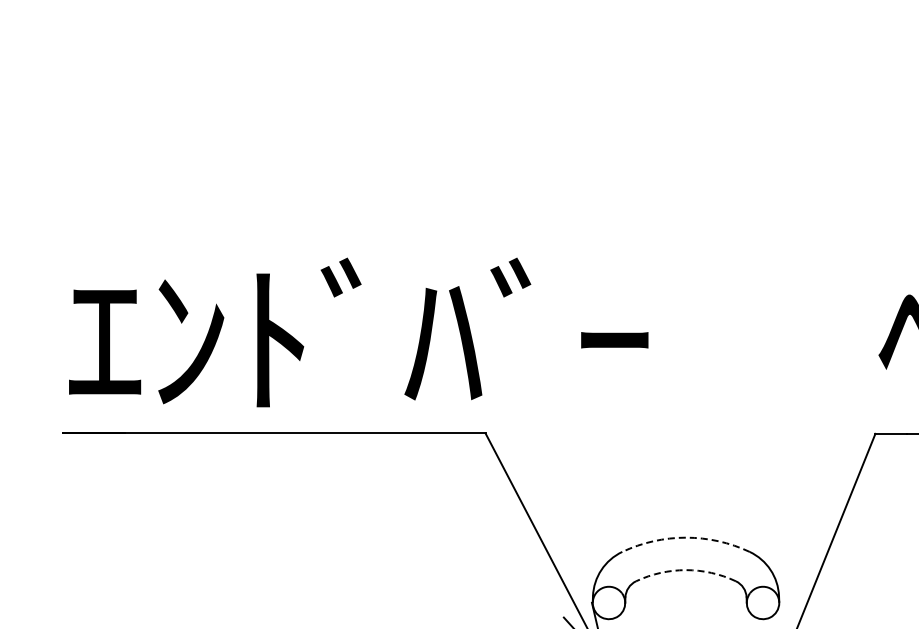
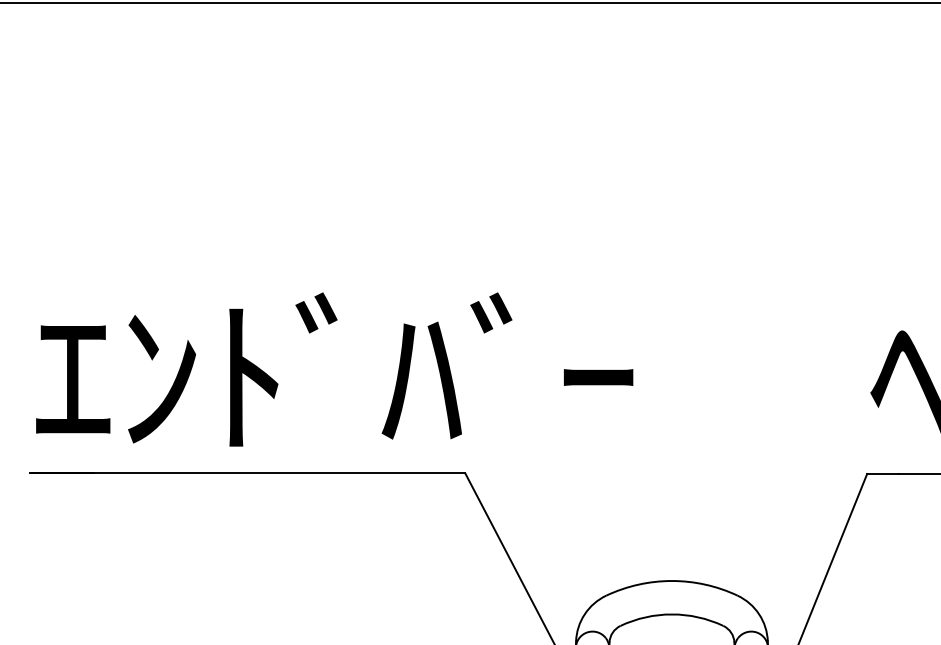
arc: (686, 537) -> (672, 580), dashed -> solid
arc: (686, 570) -> (672, 614), dashed -> solid

